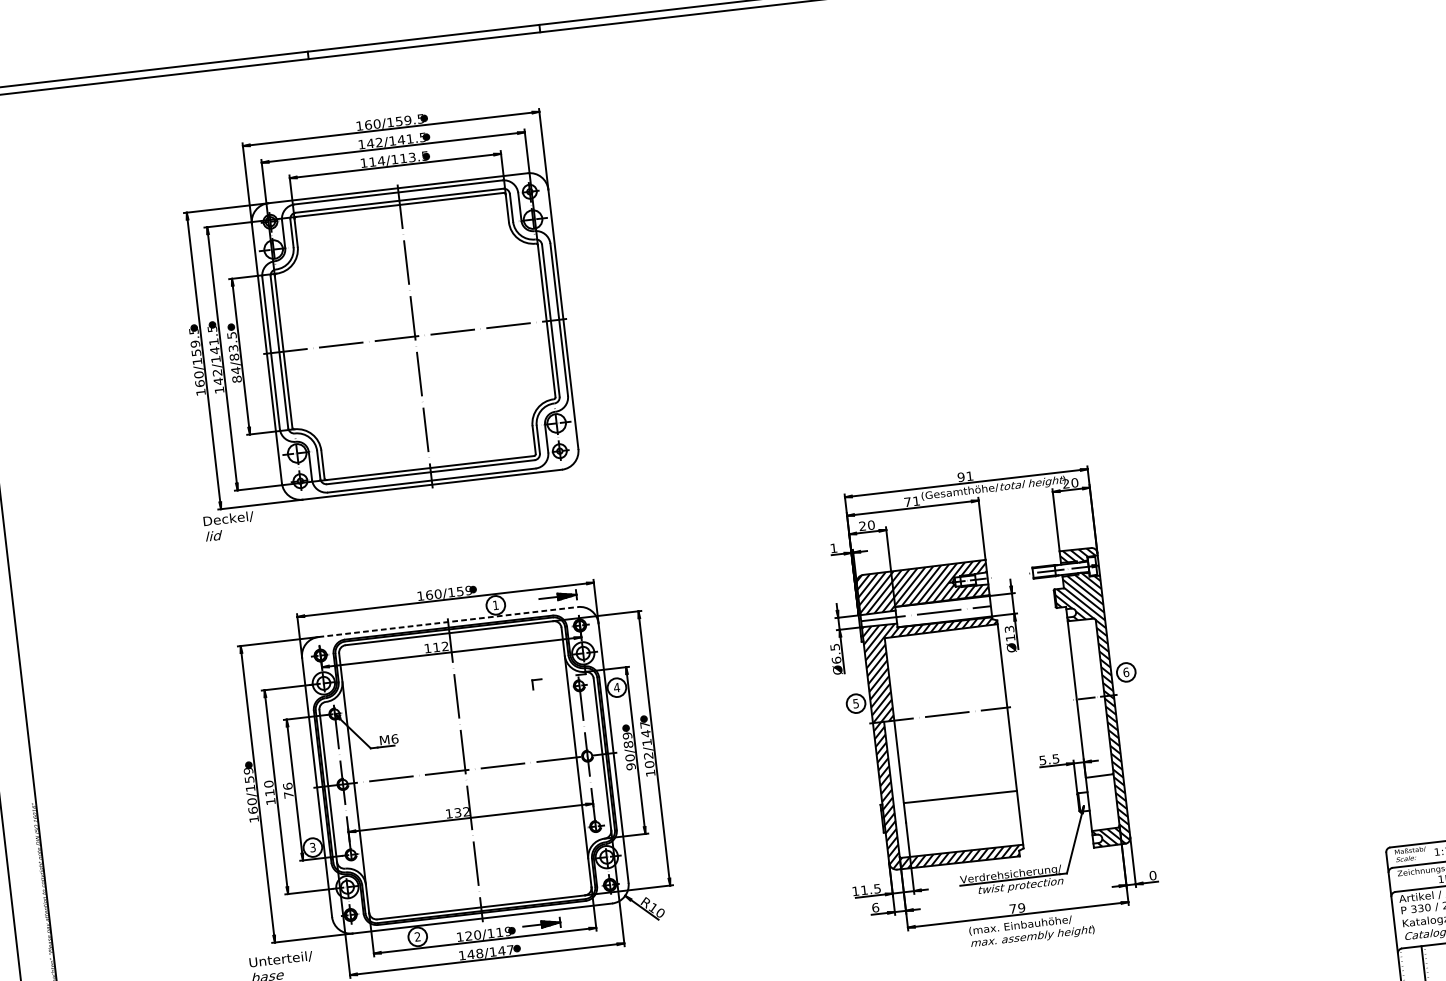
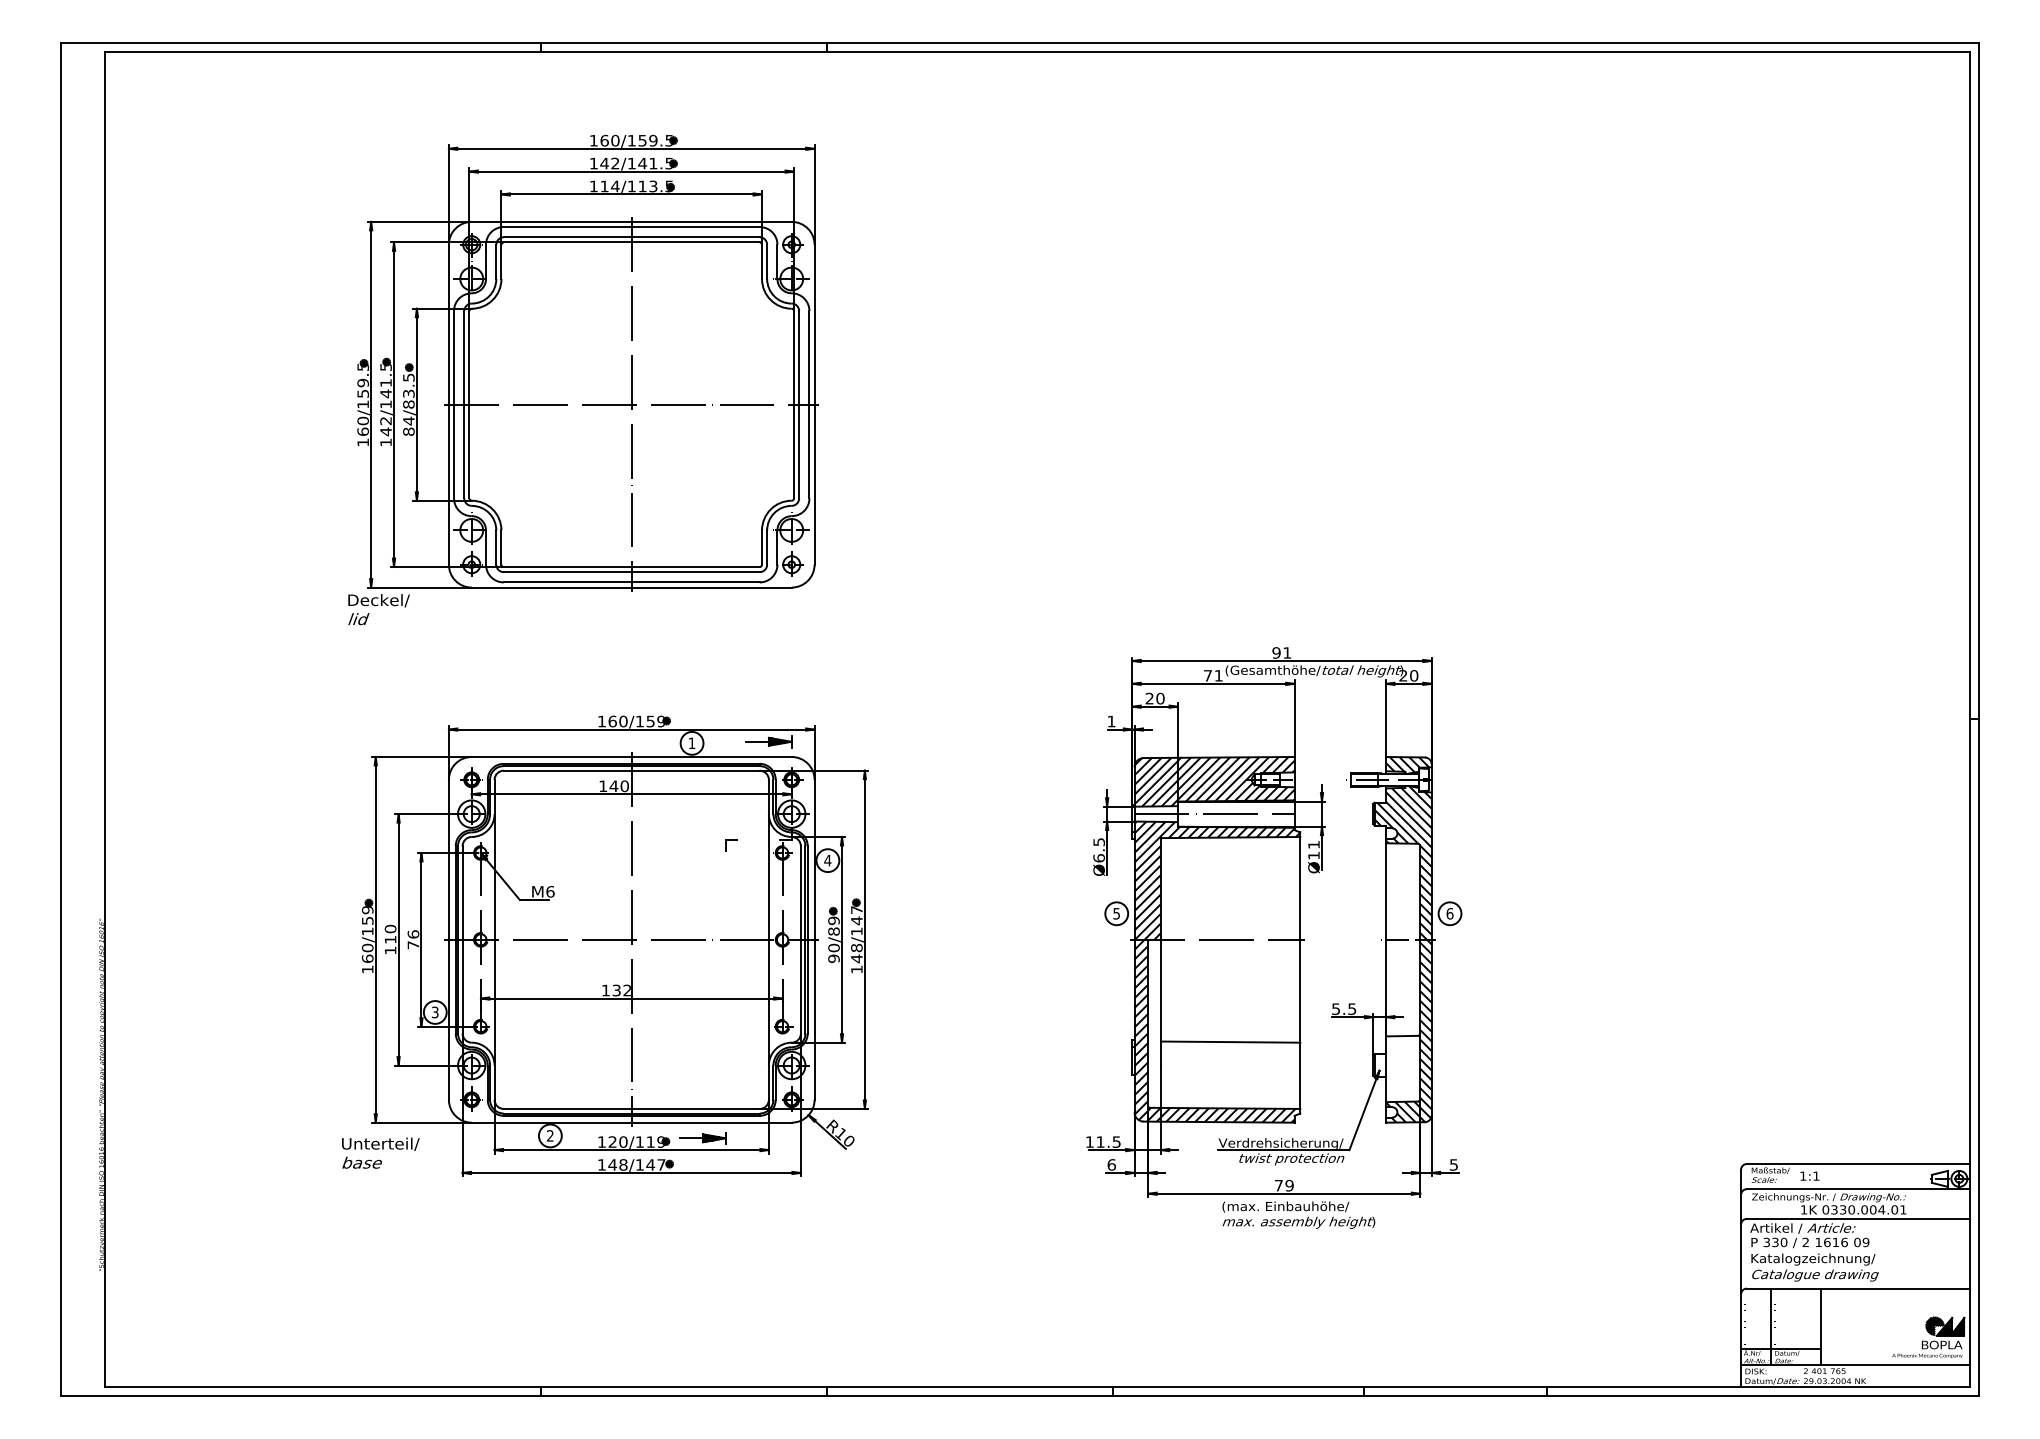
line: (447, 621) -> (631, 756), dashed -> solid
text: (1009, 629) -> (1313, 844), Ø13 -> Ø11
text: (440, 647) -> (618, 786), 112 -> 140
text: (648, 760) -> (856, 953), 102/147 -> 148/147
text: (1152, 875) -> (1453, 1164), 0 -> 5

